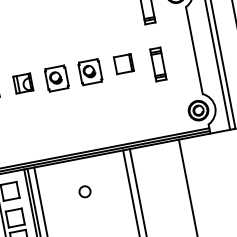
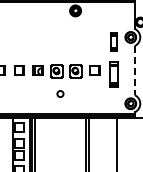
line: (193, 50) -> (134, 70), solid -> dashed
part: (157, 62) -> (113, 73), size x1.4
circle: (84, 190) -> (60, 93), moved

